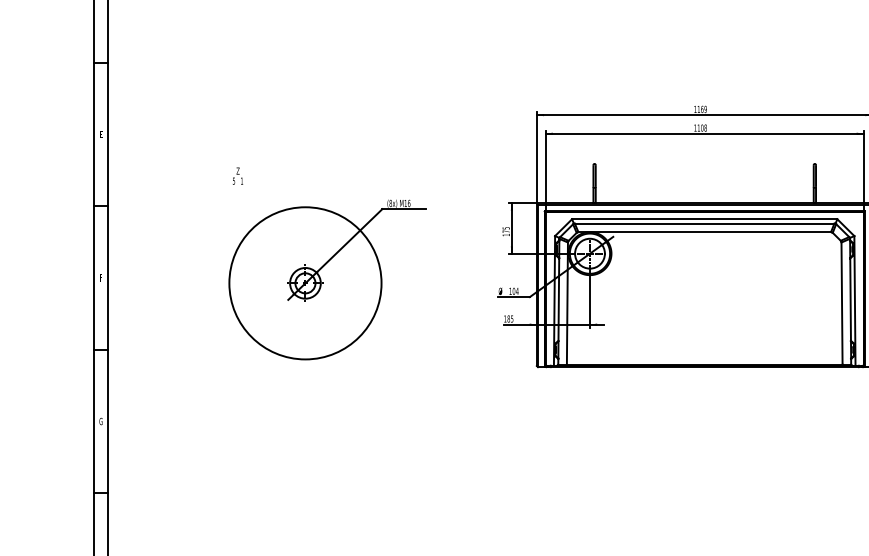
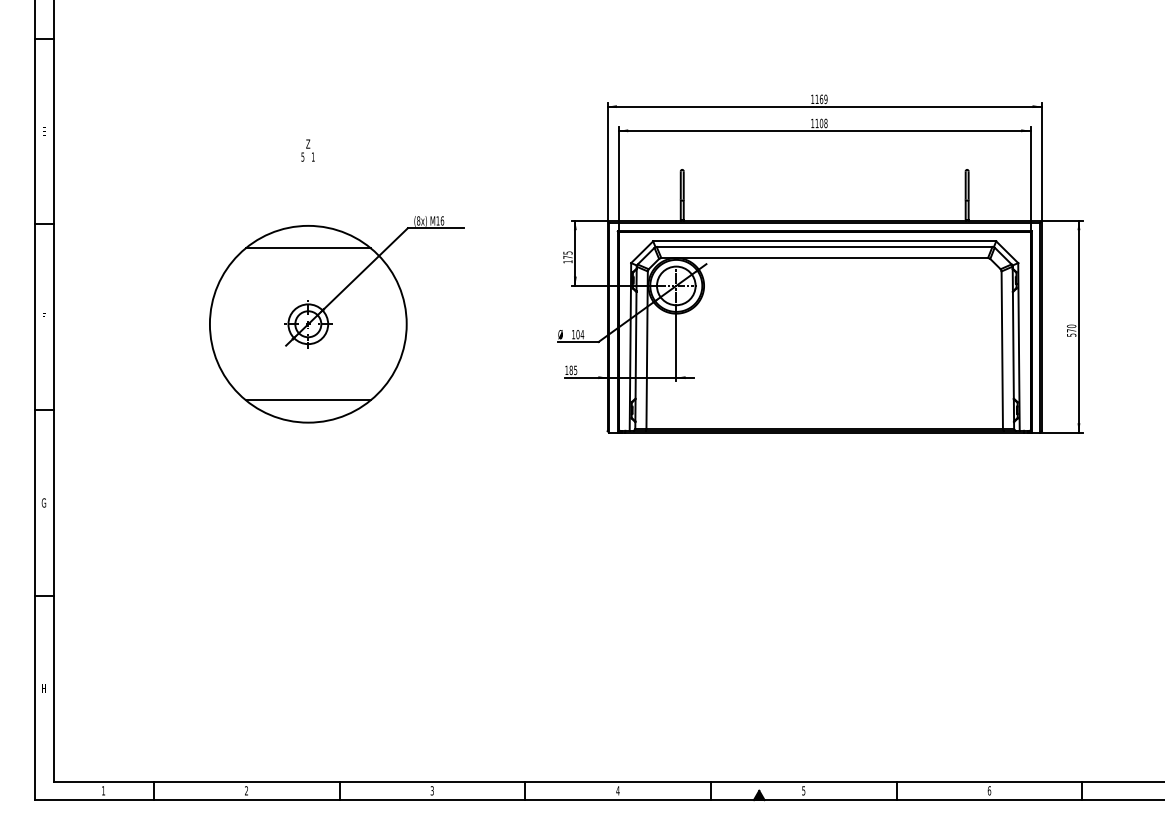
text: (237, 176) -> (307, 150), moved
line: (305, 224) -> (308, 248), added
line: (305, 342) -> (308, 400), added

